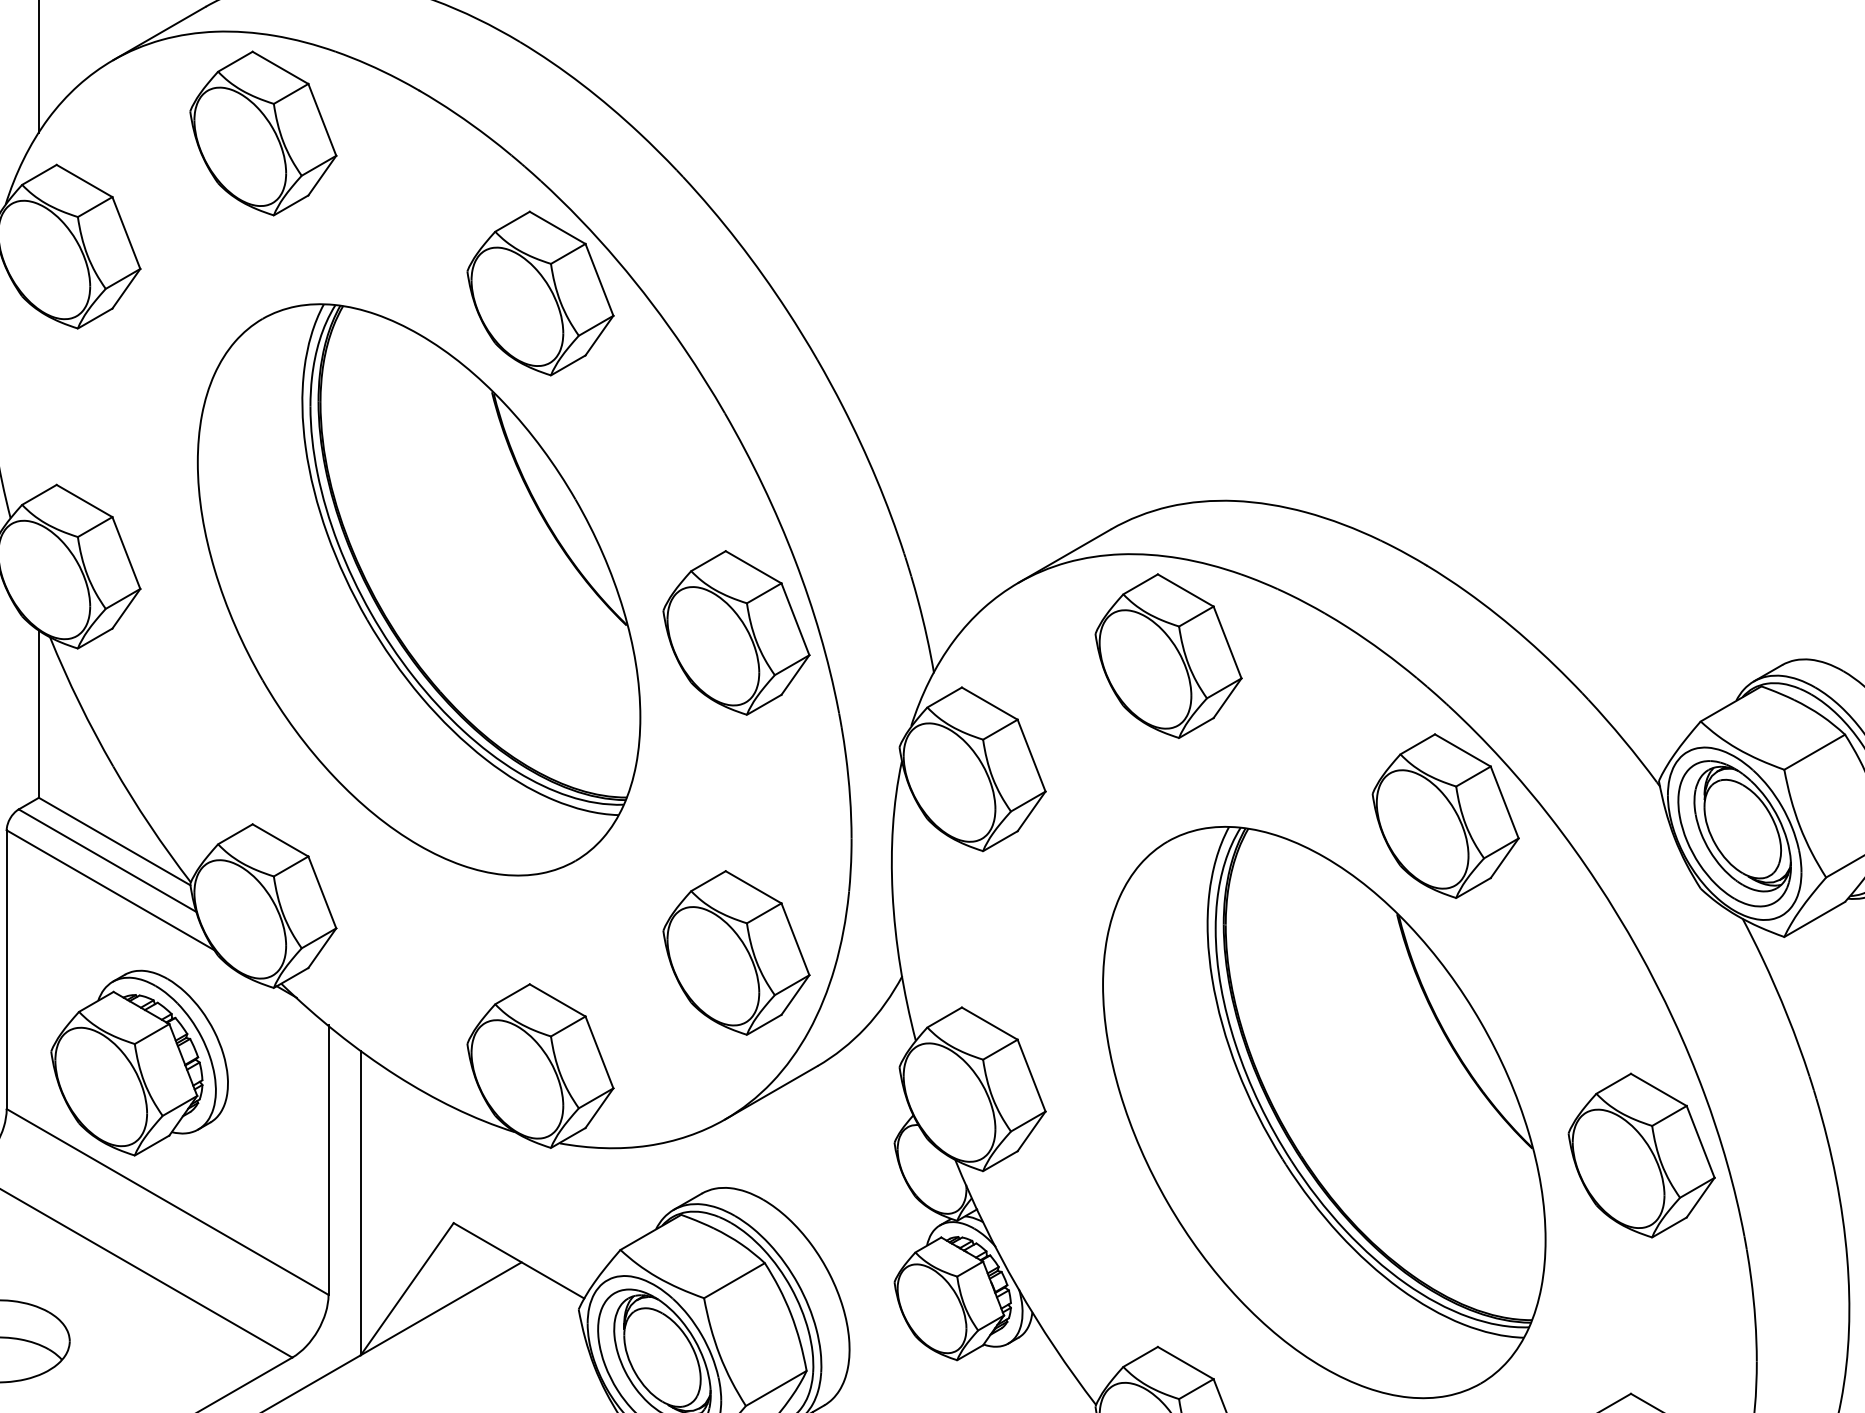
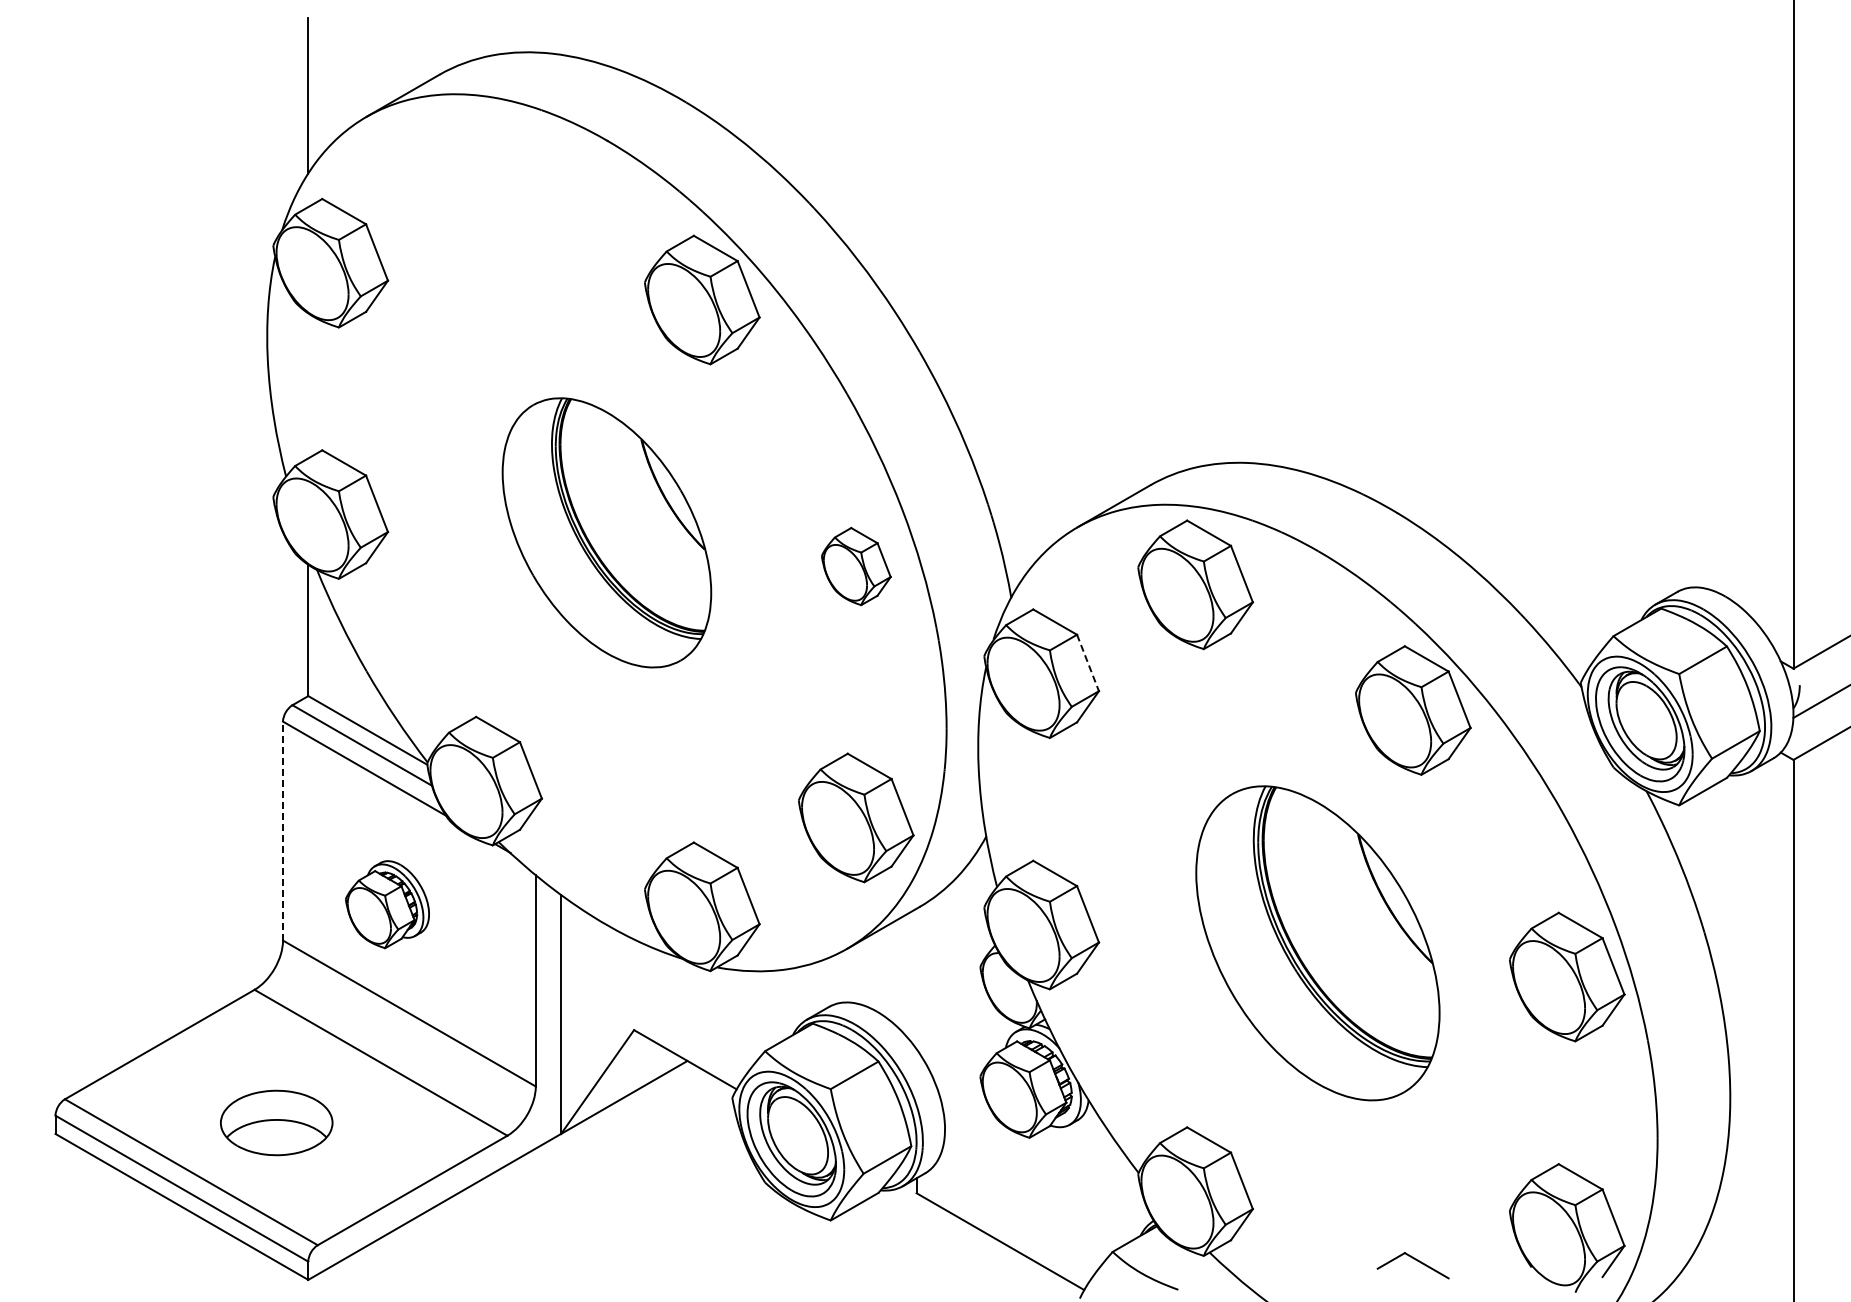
part: (263, 133) -> (484, 174), removed
part: (418, 589) -> (606, 532), size x0.6
part: (736, 632) -> (856, 566), size x0.6
line: (1032, 756) -> (1088, 663), solid -> dashed
line: (7, 968) -> (283, 830), solid -> dashed
part: (139, 1063) -> (387, 904), size x0.6
part: (1323, 1112) -> (1317, 943), size x0.7

